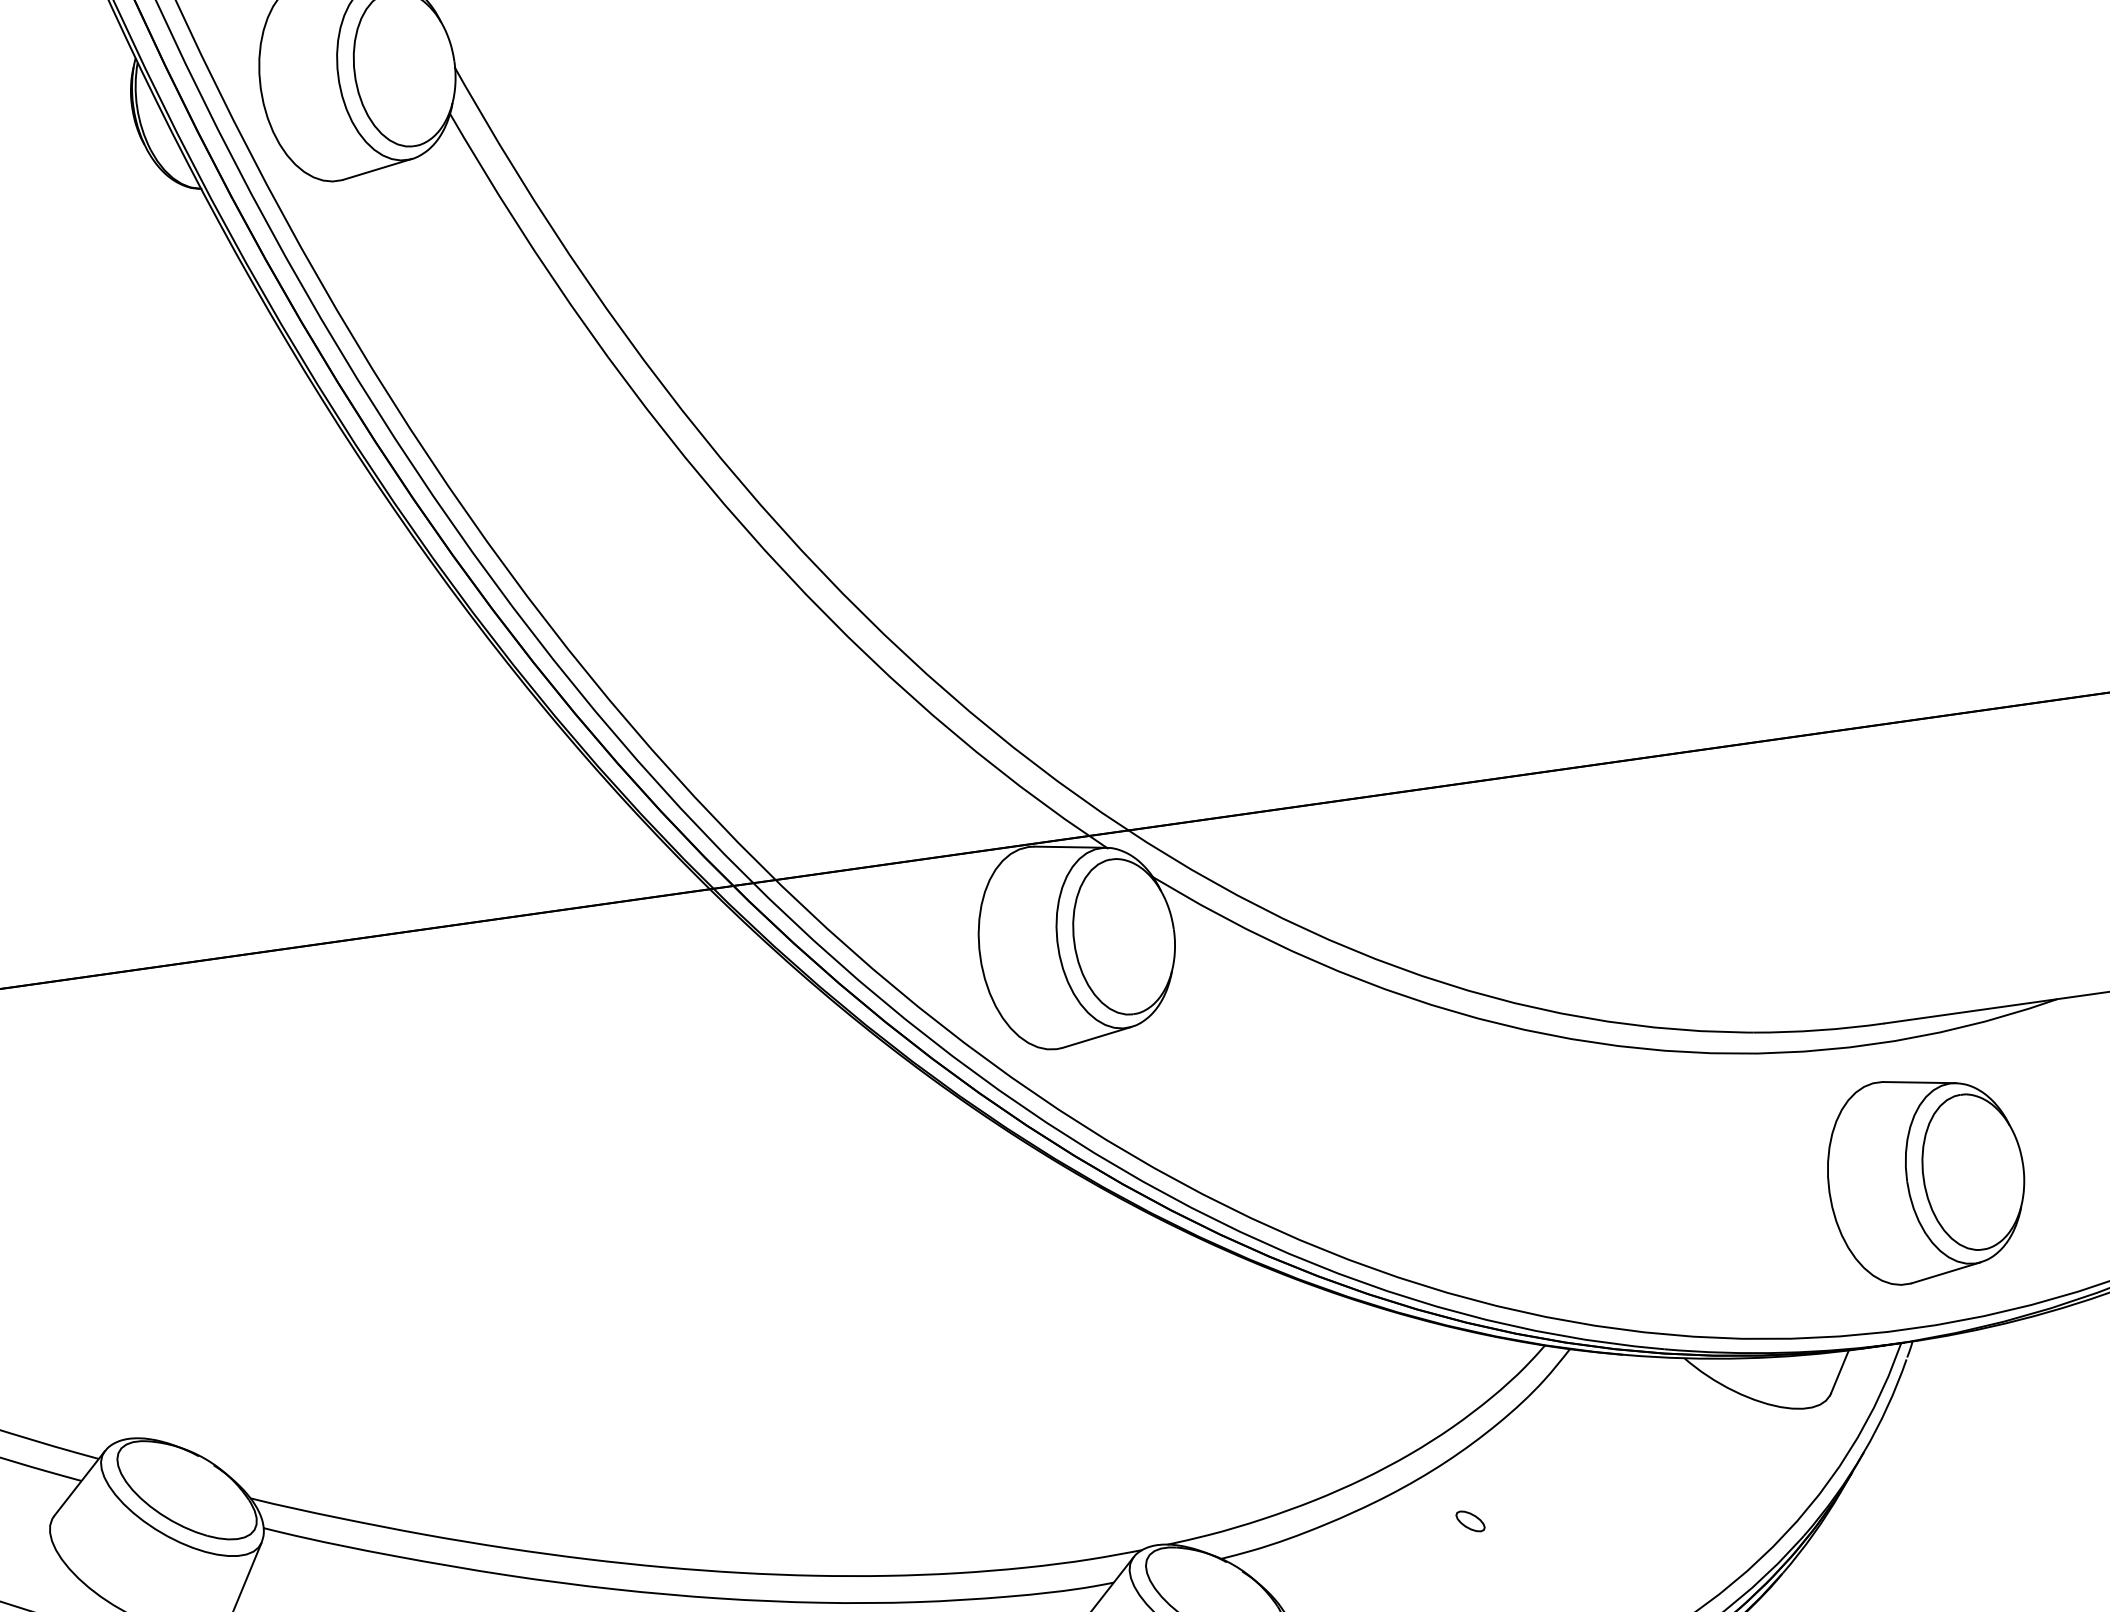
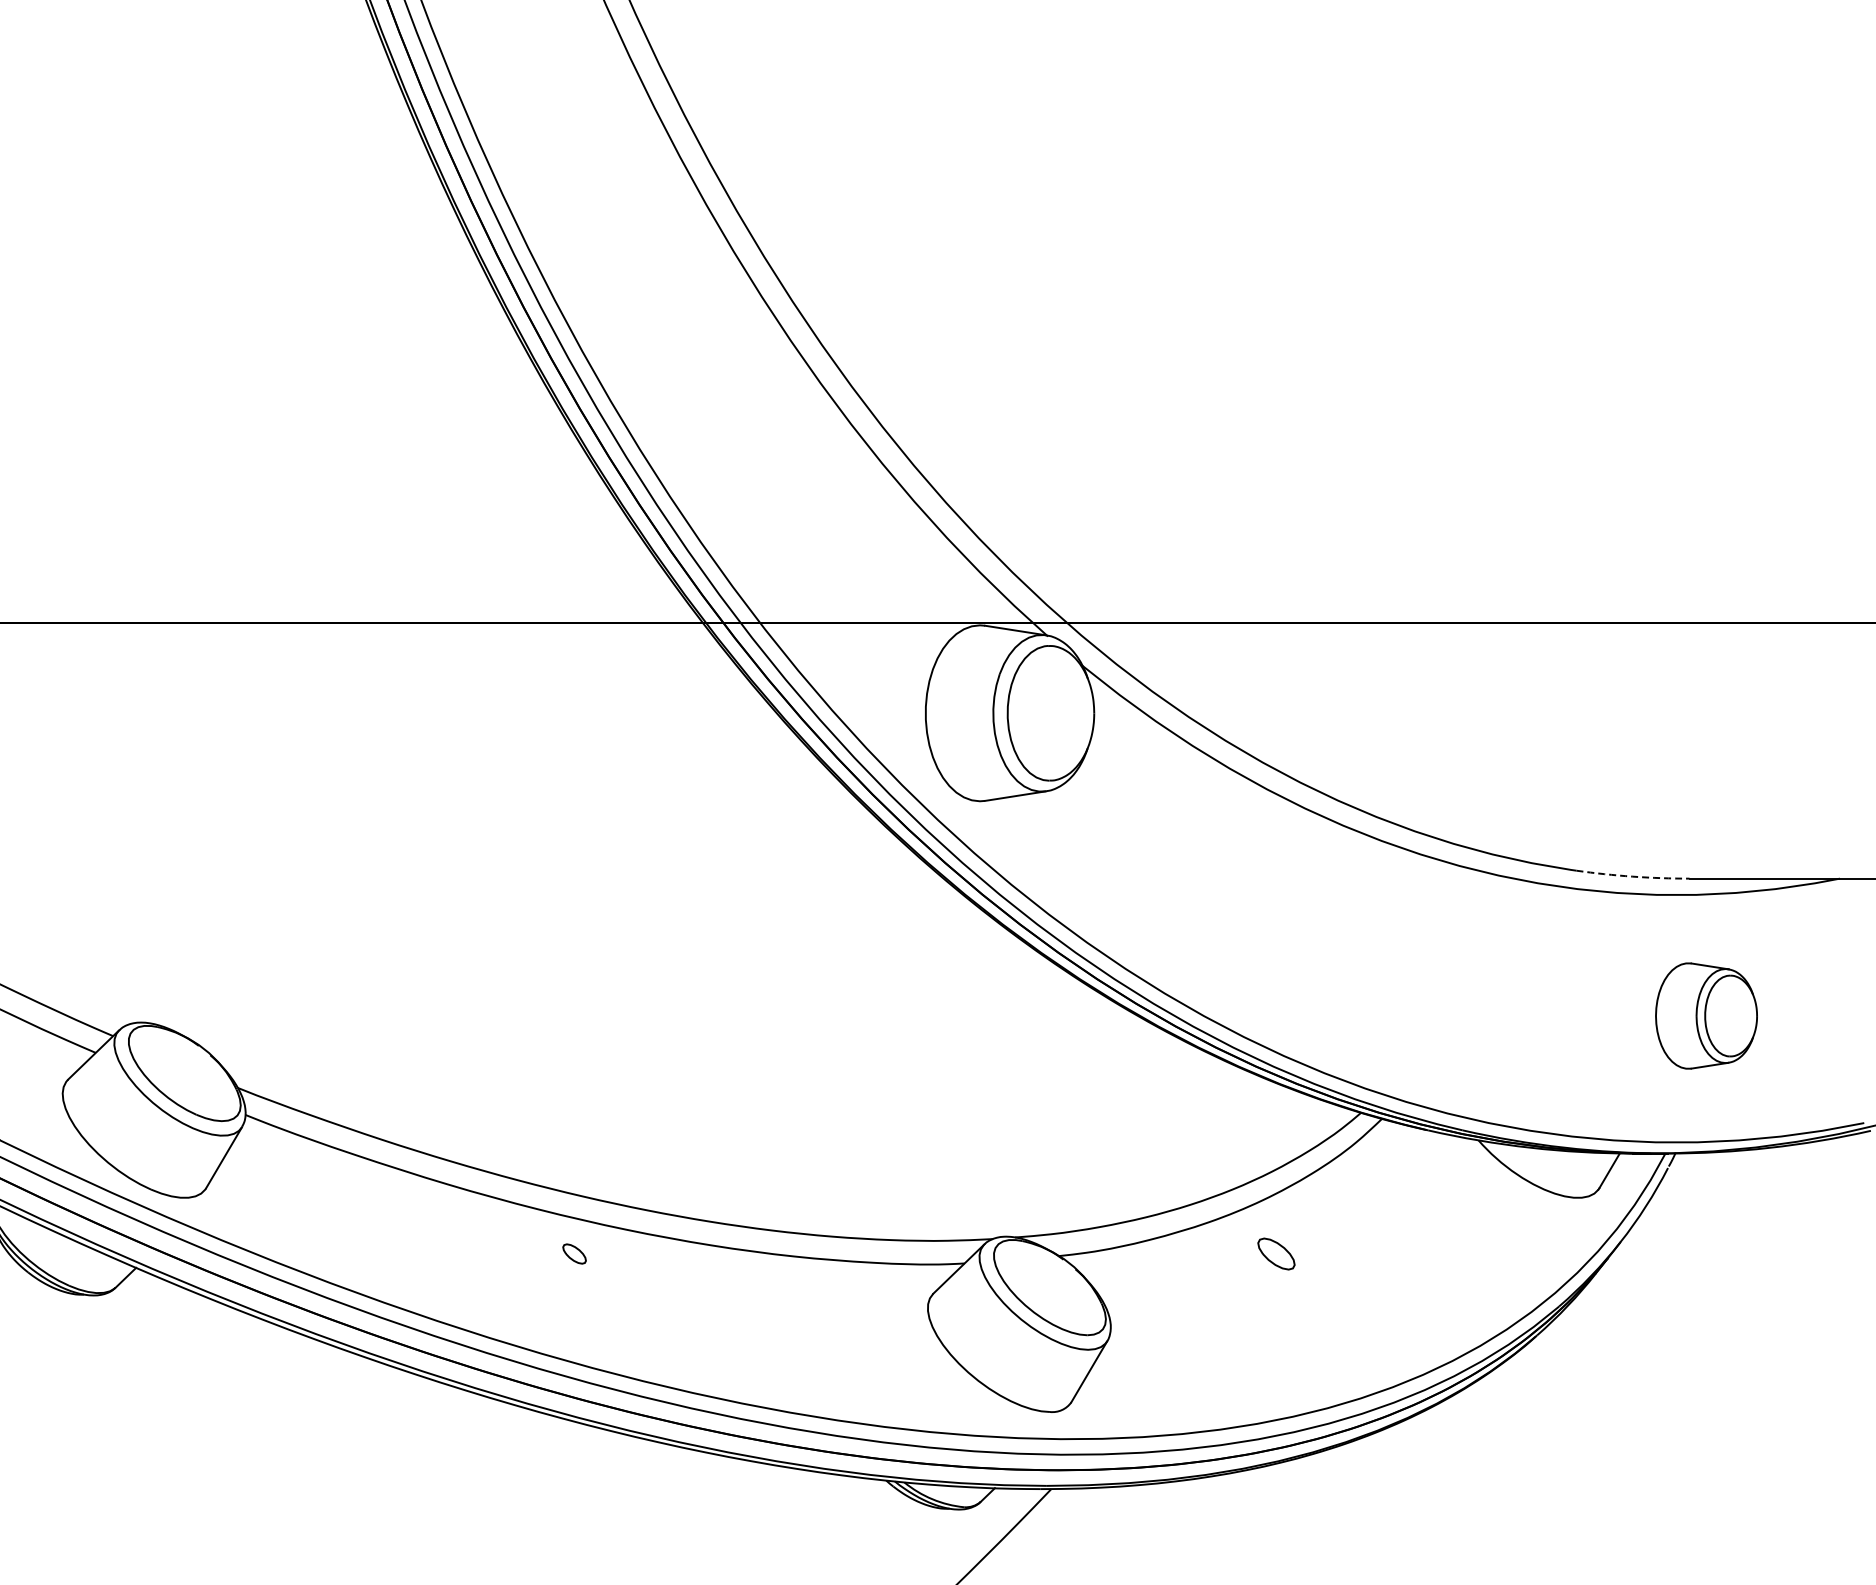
arc: (1818, 1030) -> (1632, 876), solid -> dashed
part: (1926, 1177) -> (1706, 1015), size x0.6
part: (1470, 1520) -> (1276, 1253), size x1.6

